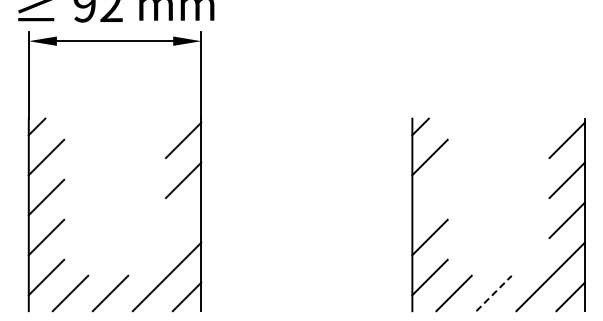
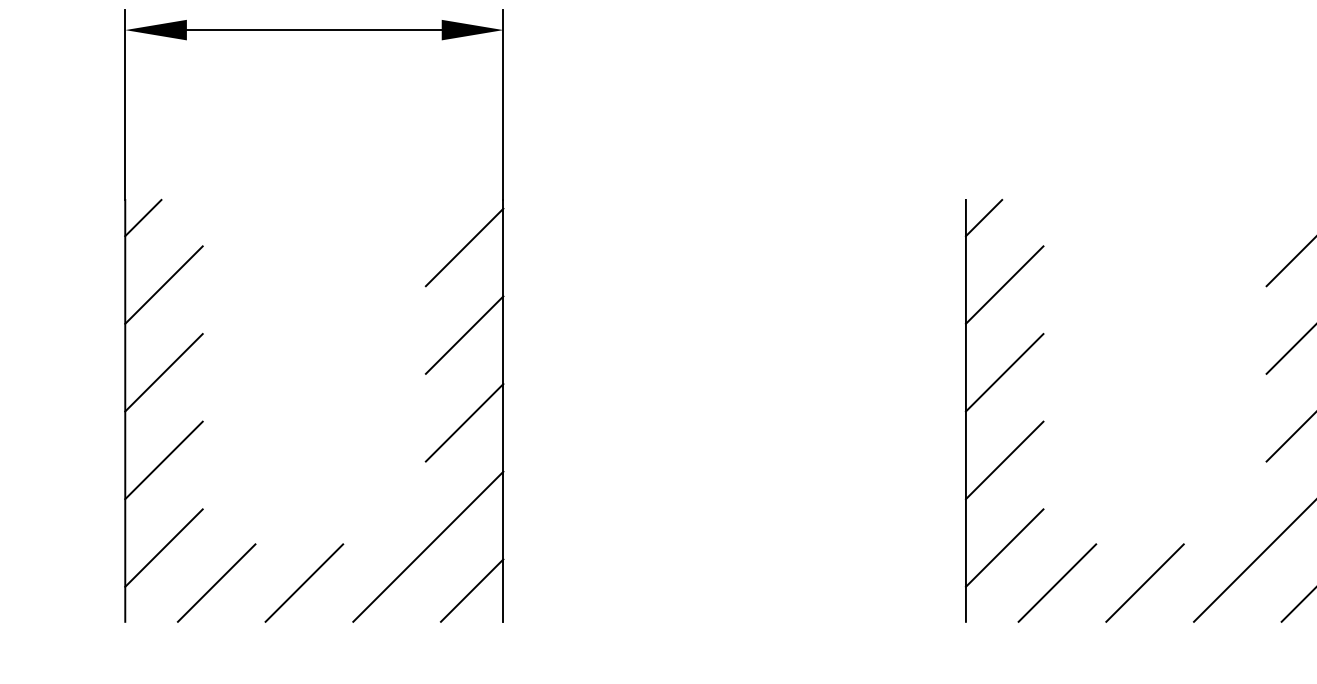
line: (429, 197) -> (1003, 372), added
line: (183, 220) -> (464, 423), added
line: (494, 293) -> (1145, 583), dashed -> solid

